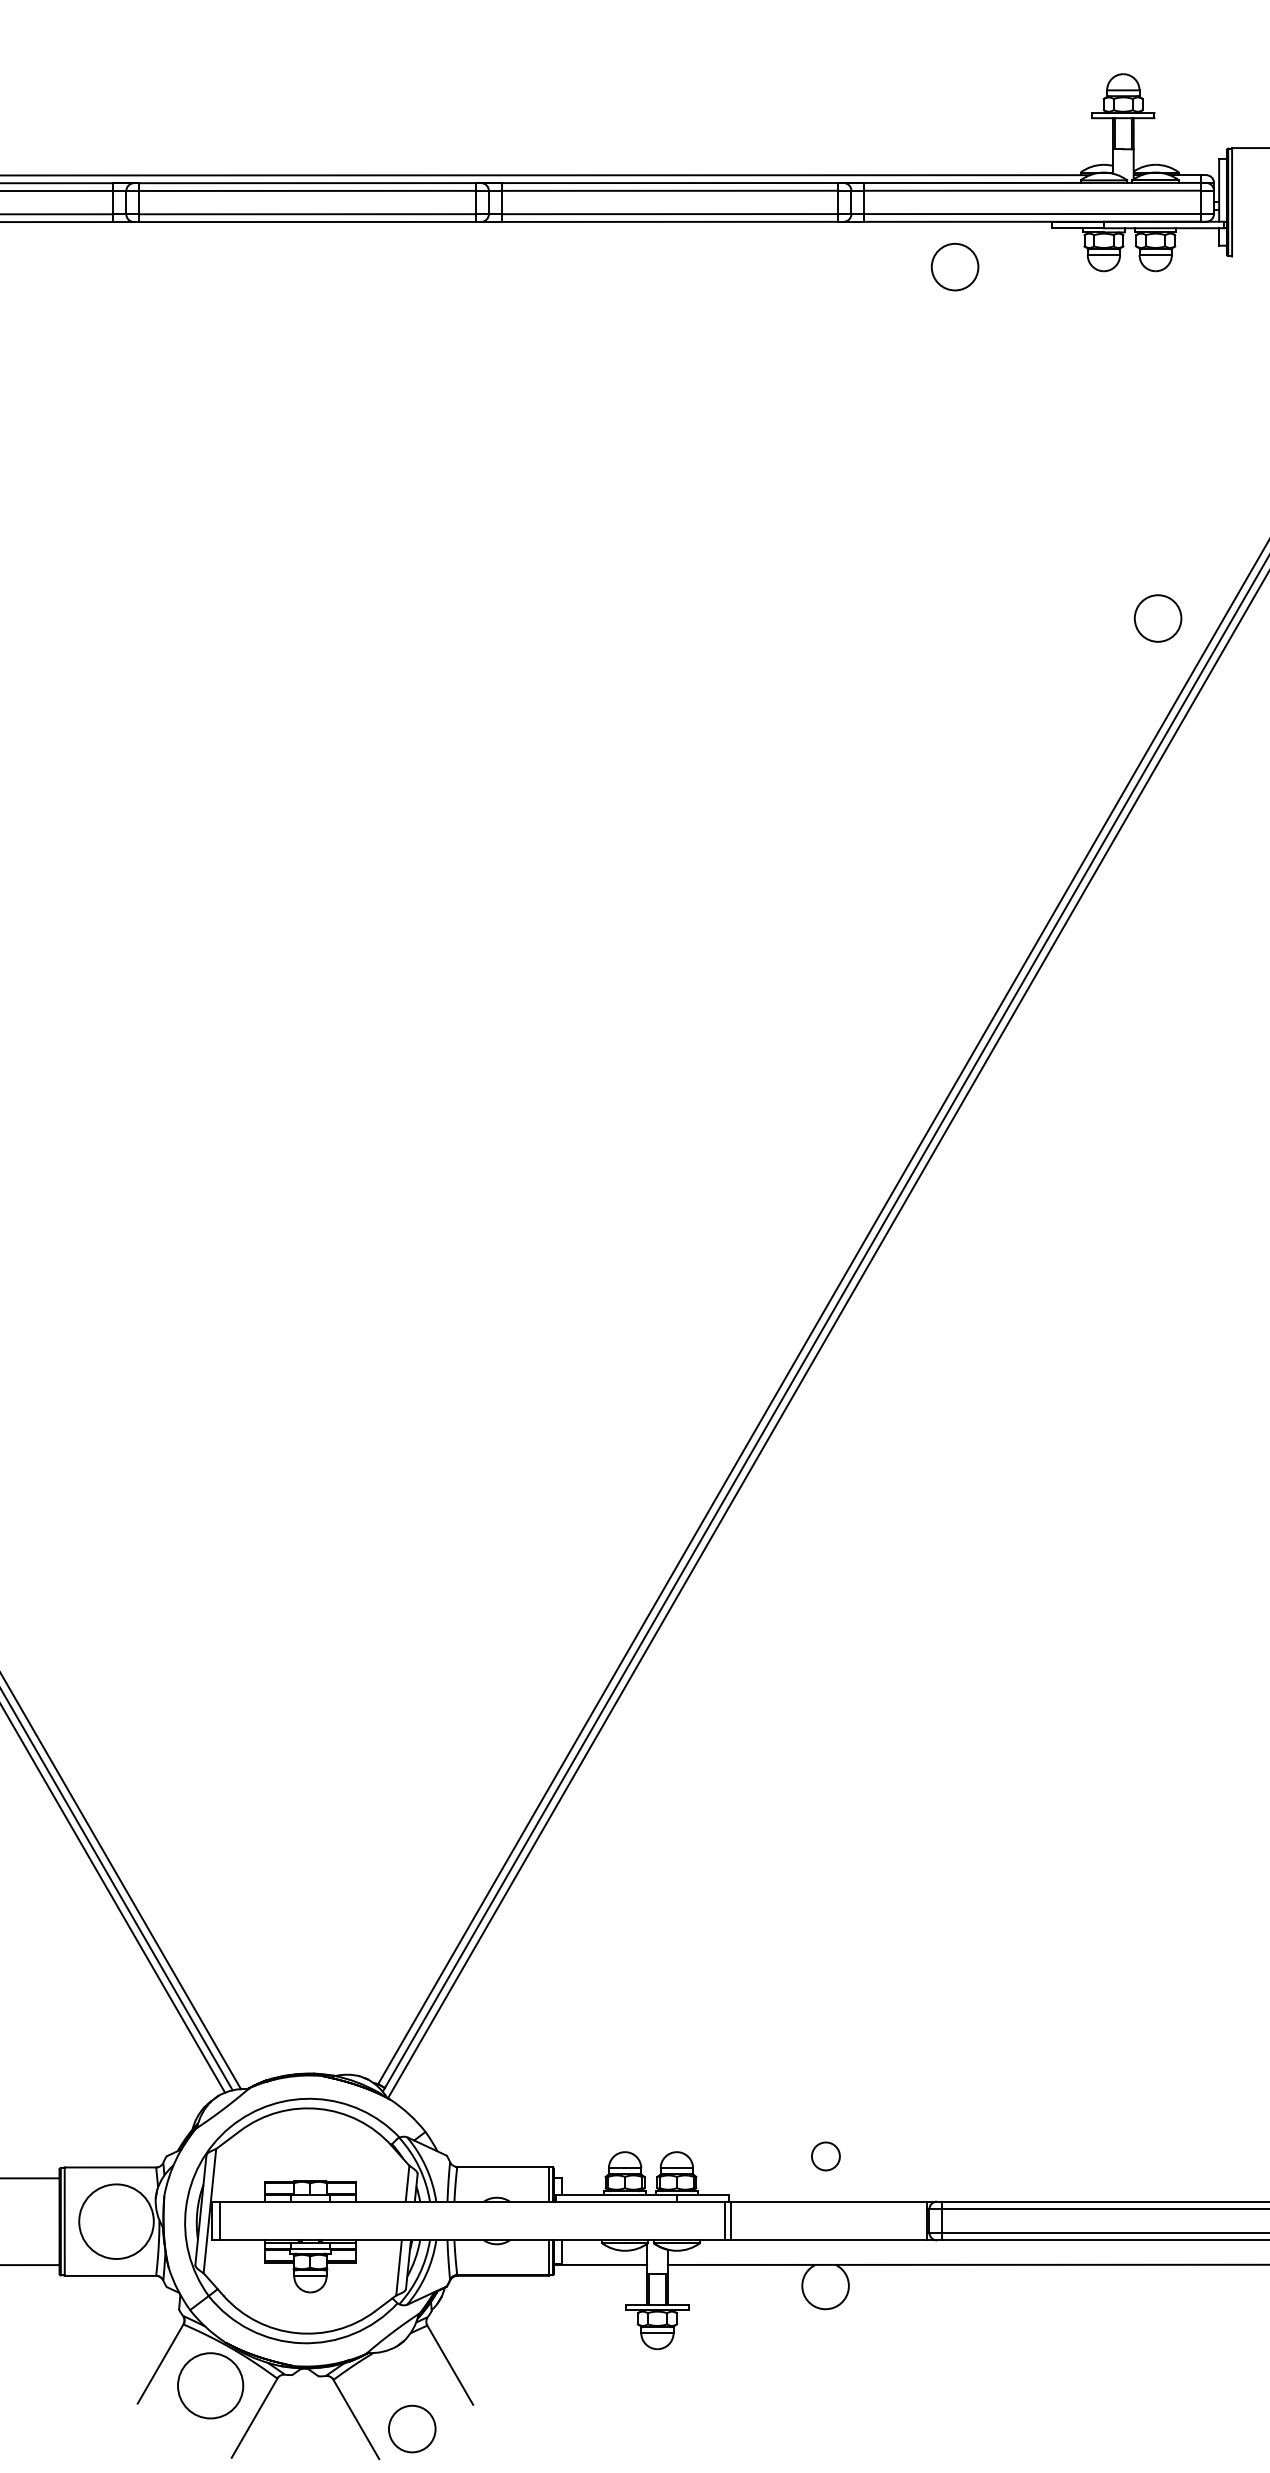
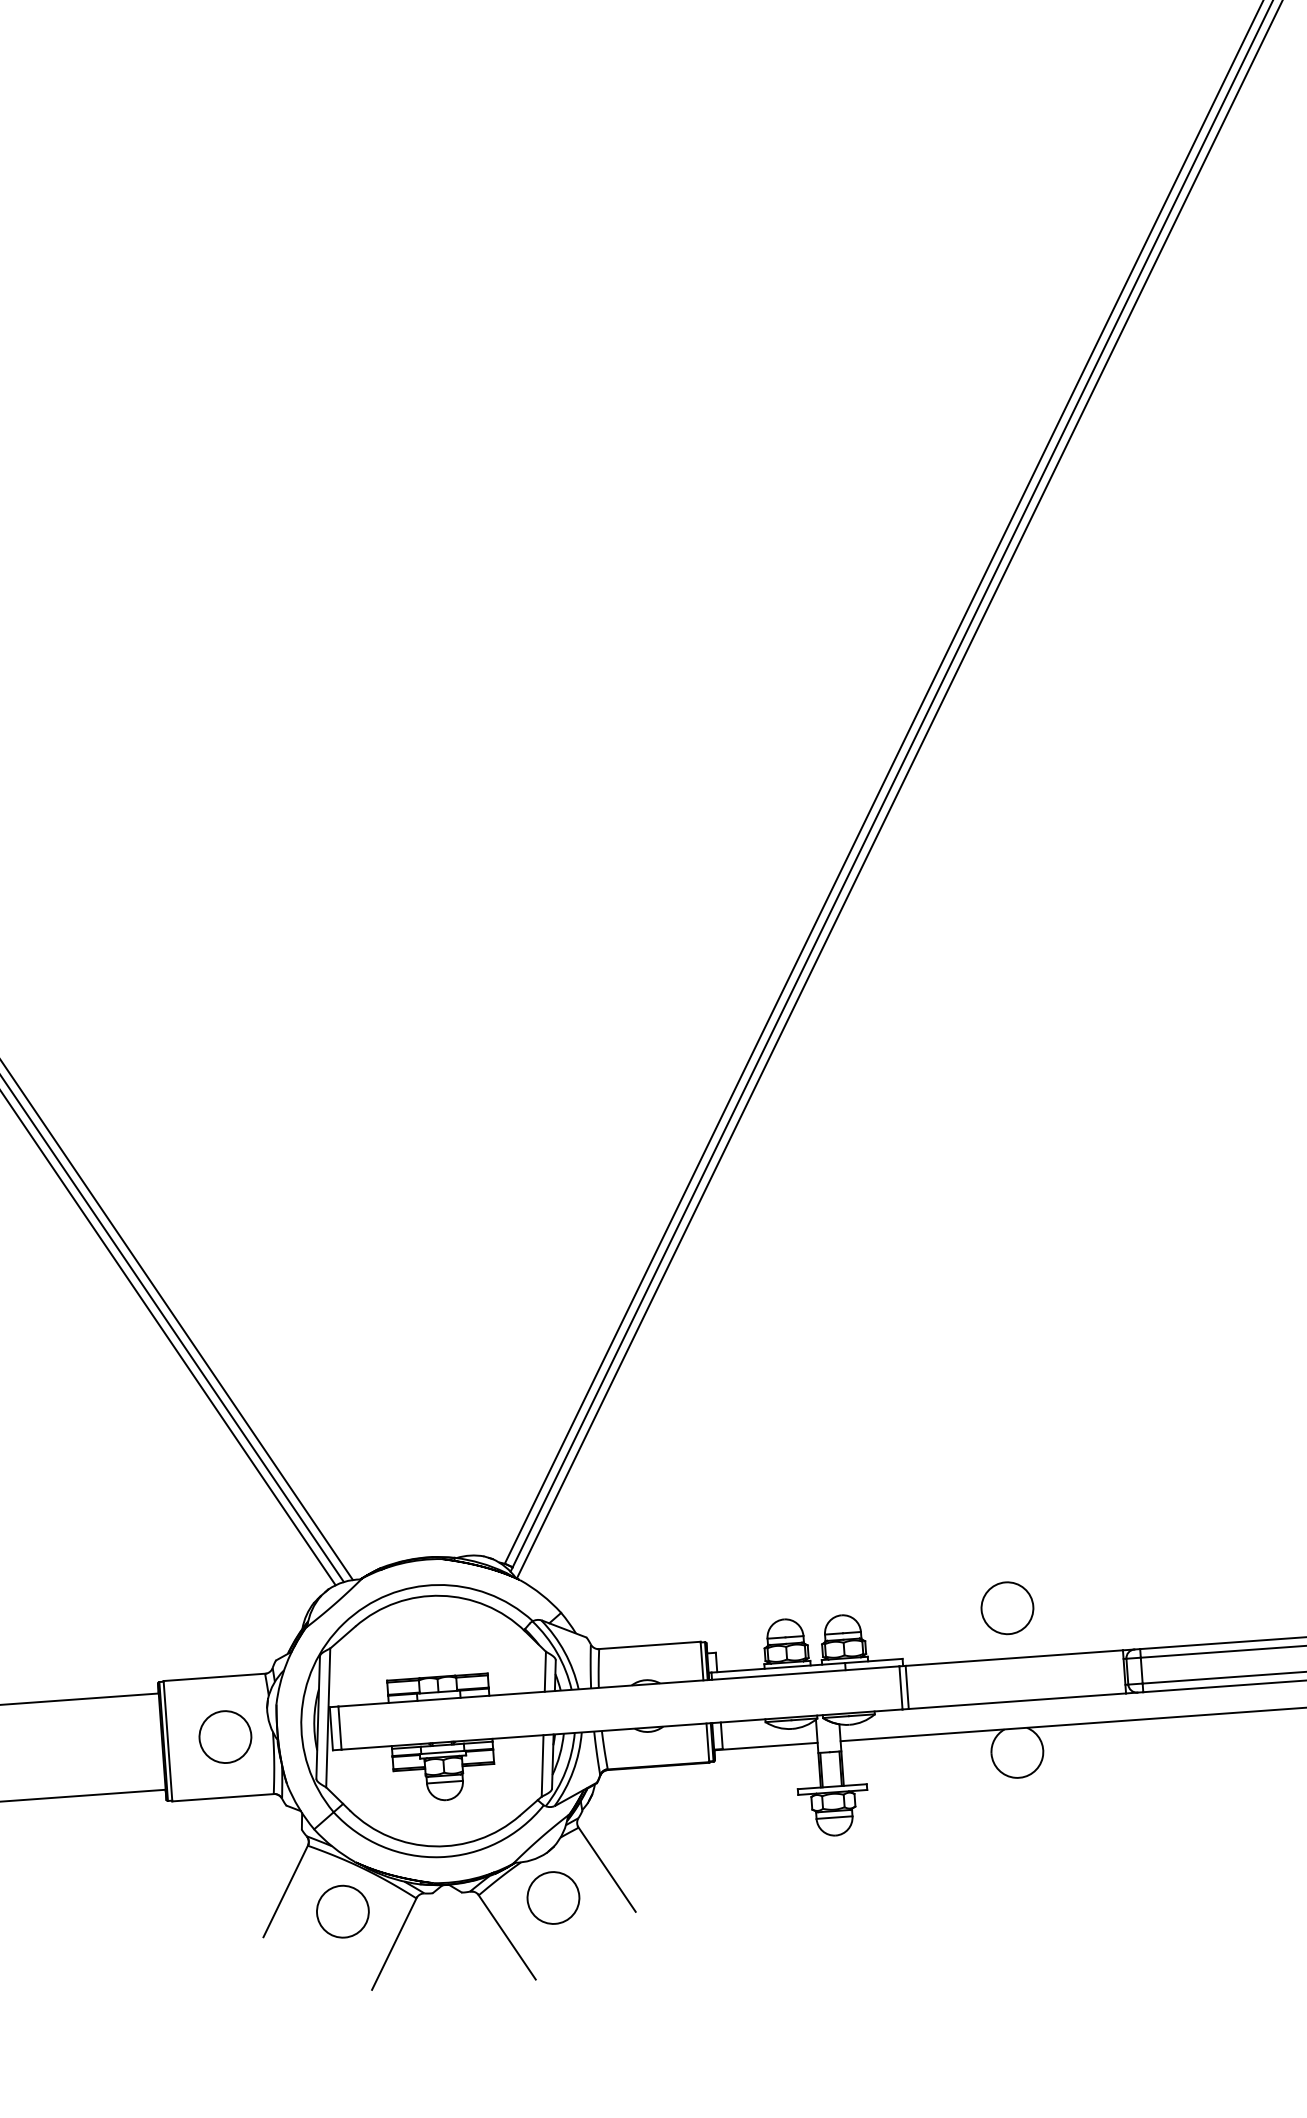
circle: (825, 2156) -> (1006, 1608), size x1.67
circle: (116, 2221) -> (225, 1736), size x0.62
circle: (210, 2385) -> (342, 1911), size x0.71
circle: (412, 2428) -> (553, 1897), moved

